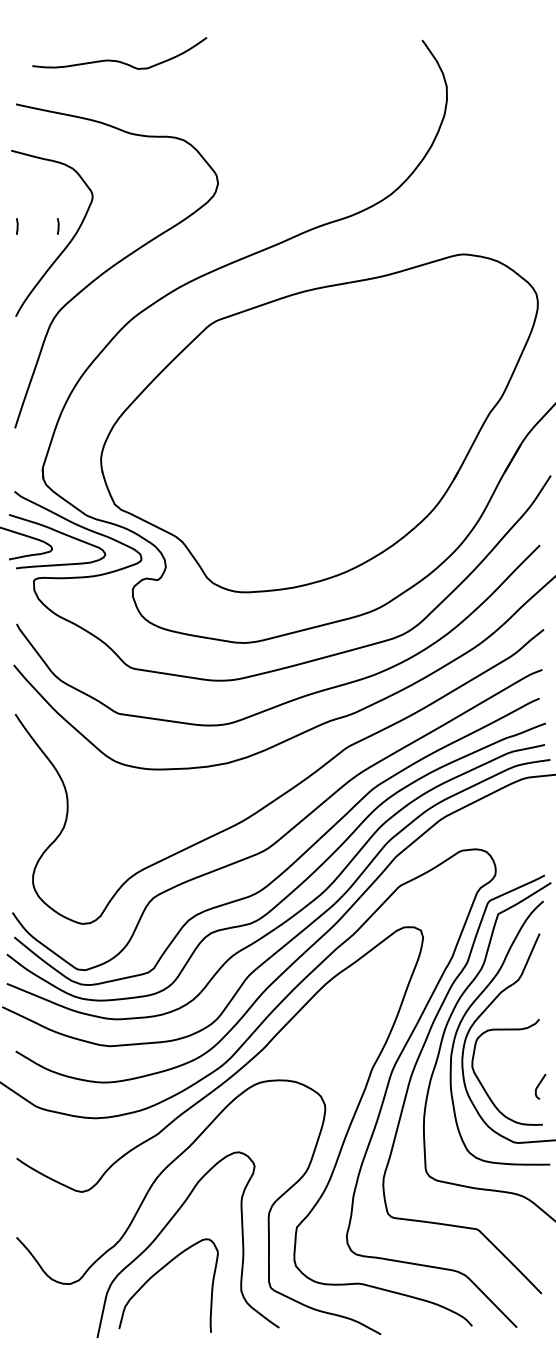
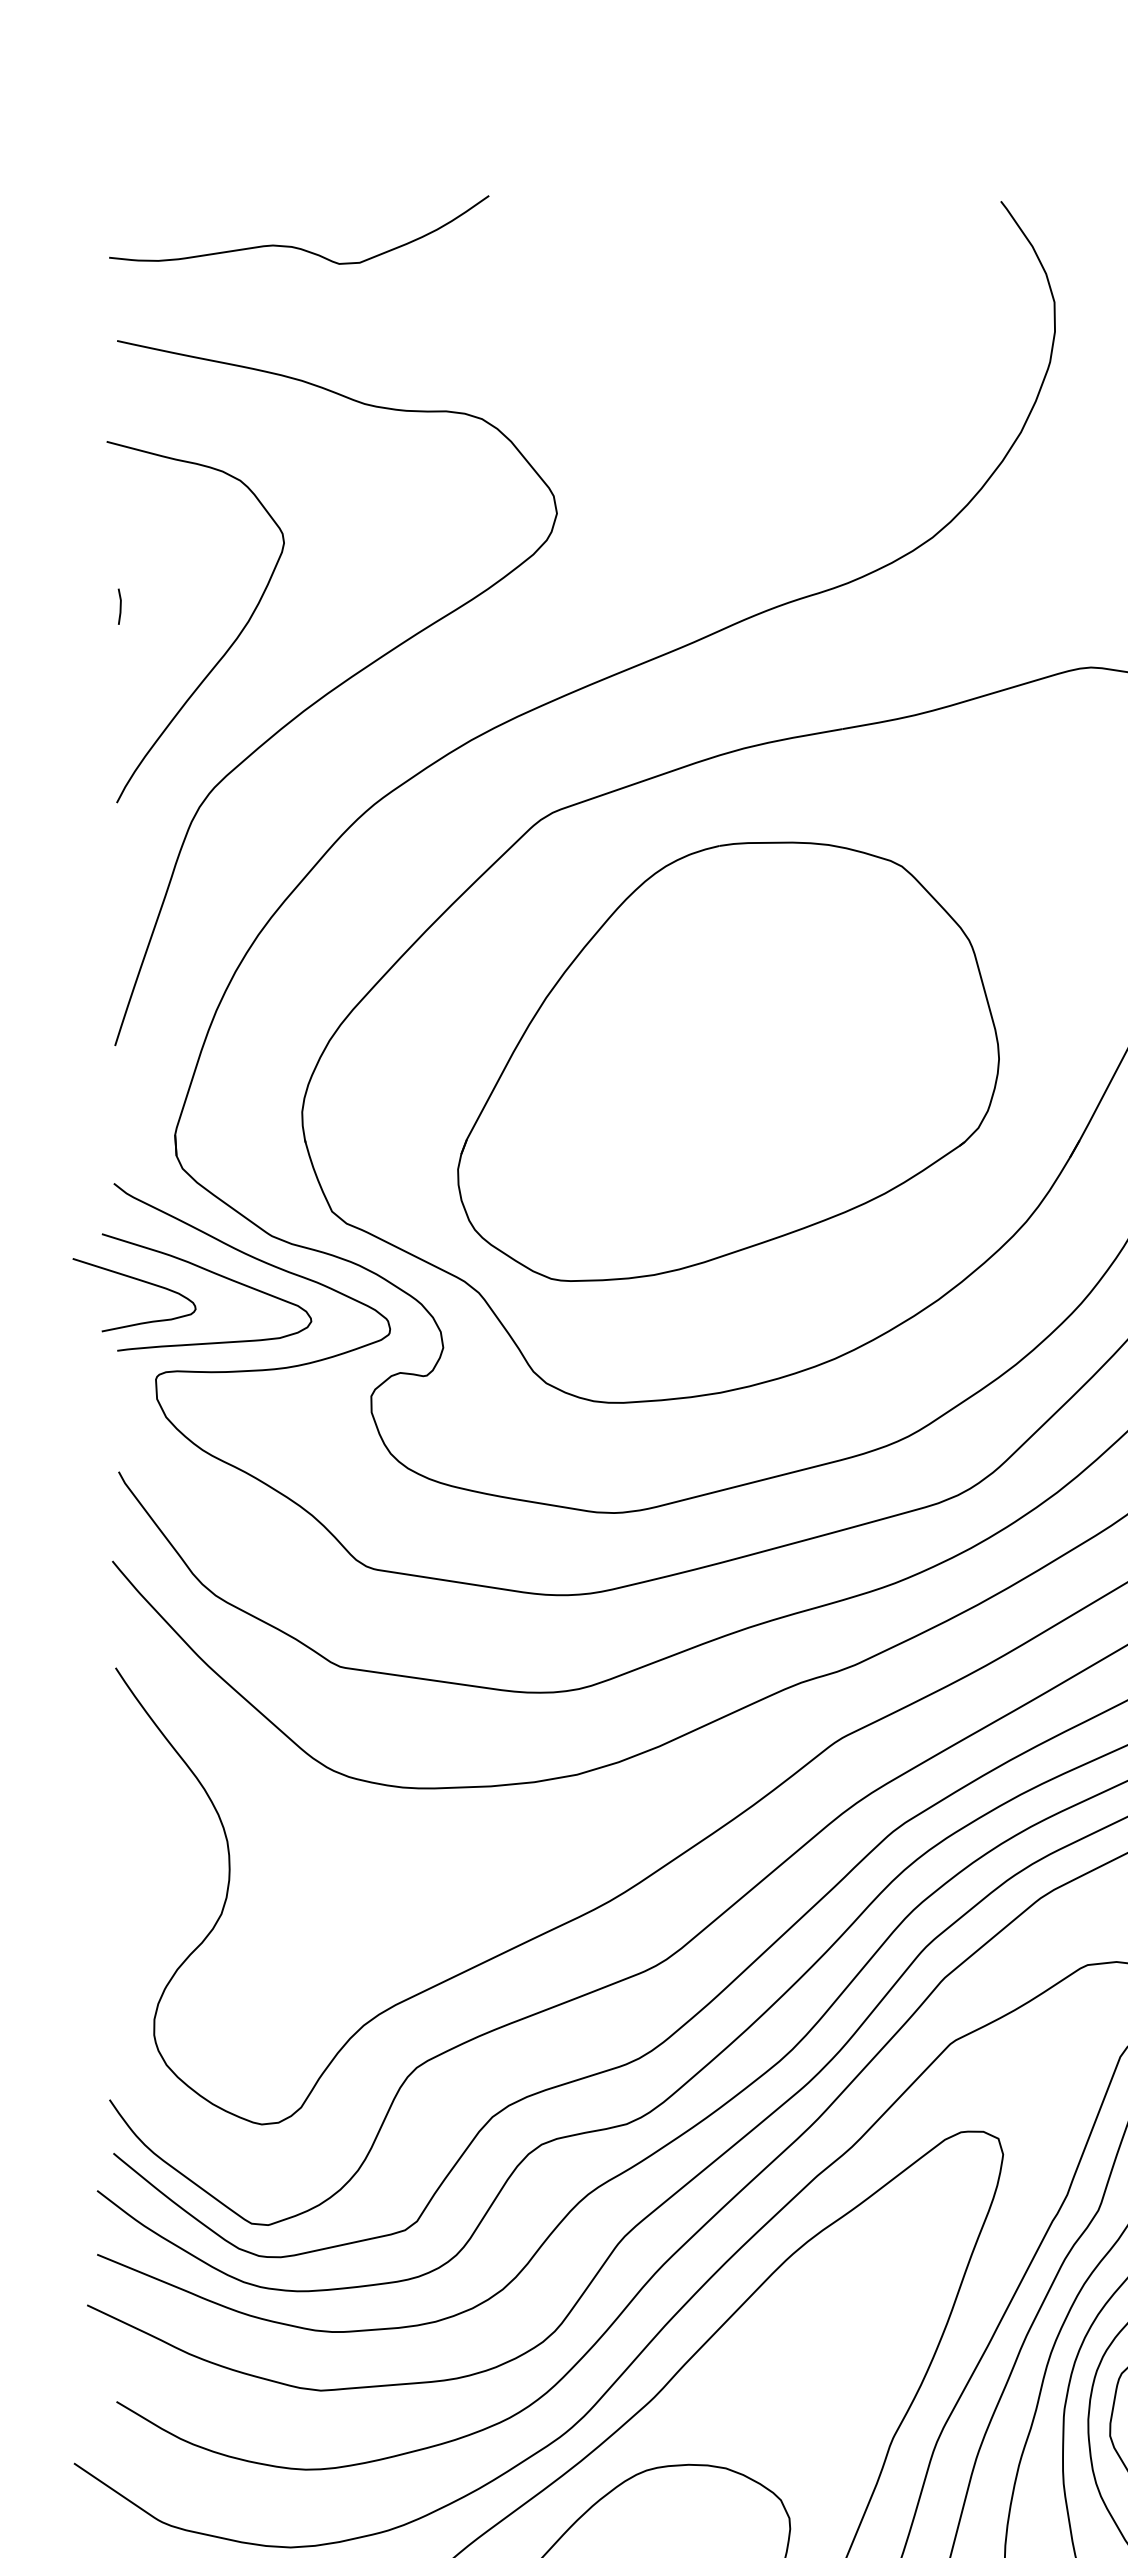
curve: (118, 60) -> (296, 245), moved
line: (58, 226) -> (209, 606), removed
part: (296, 435) -> (727, 1061), added

